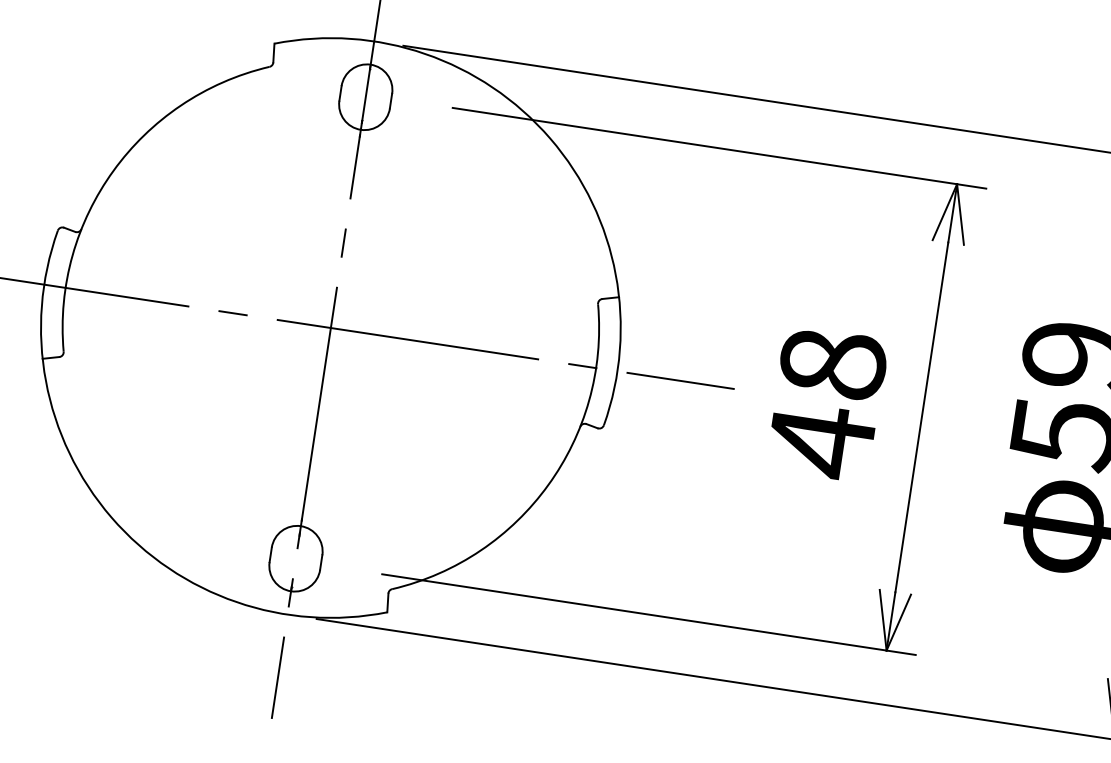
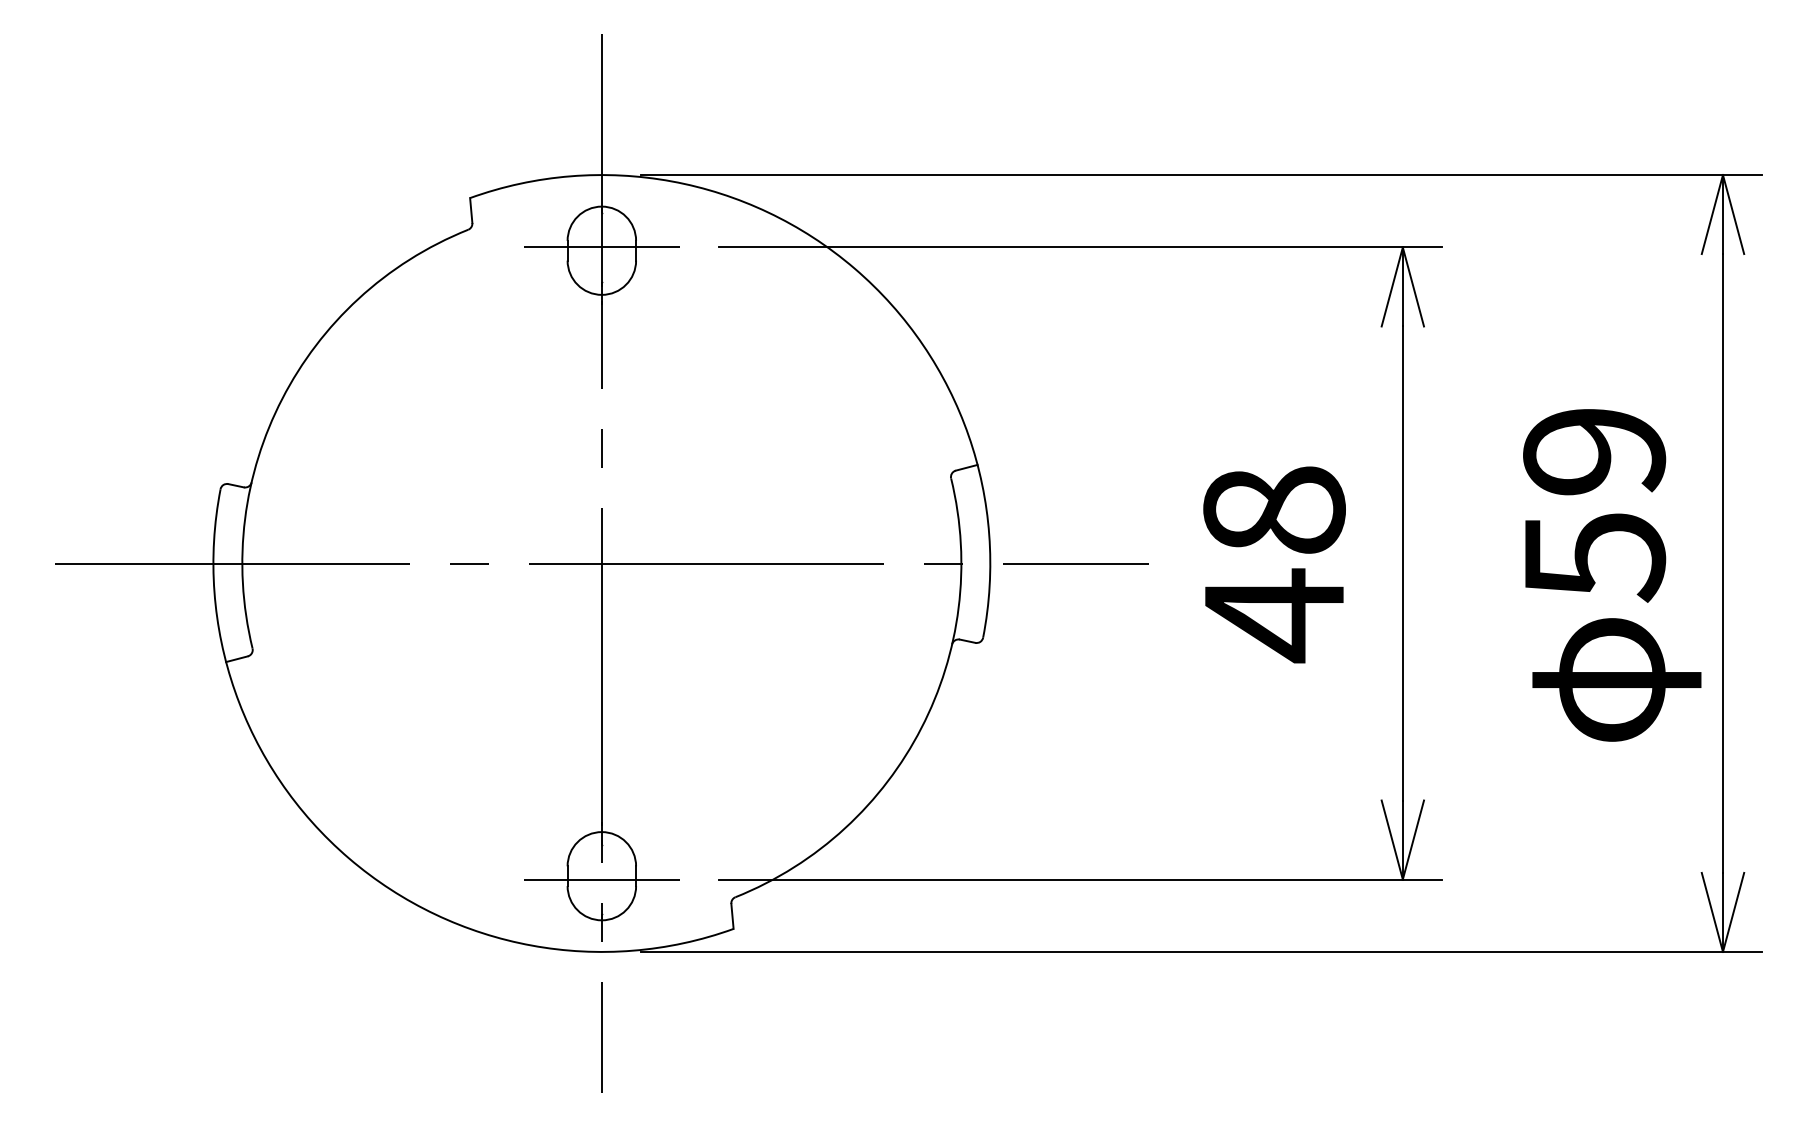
line: (365, 94) -> (601, 247), added
line: (295, 561) -> (601, 879), added

